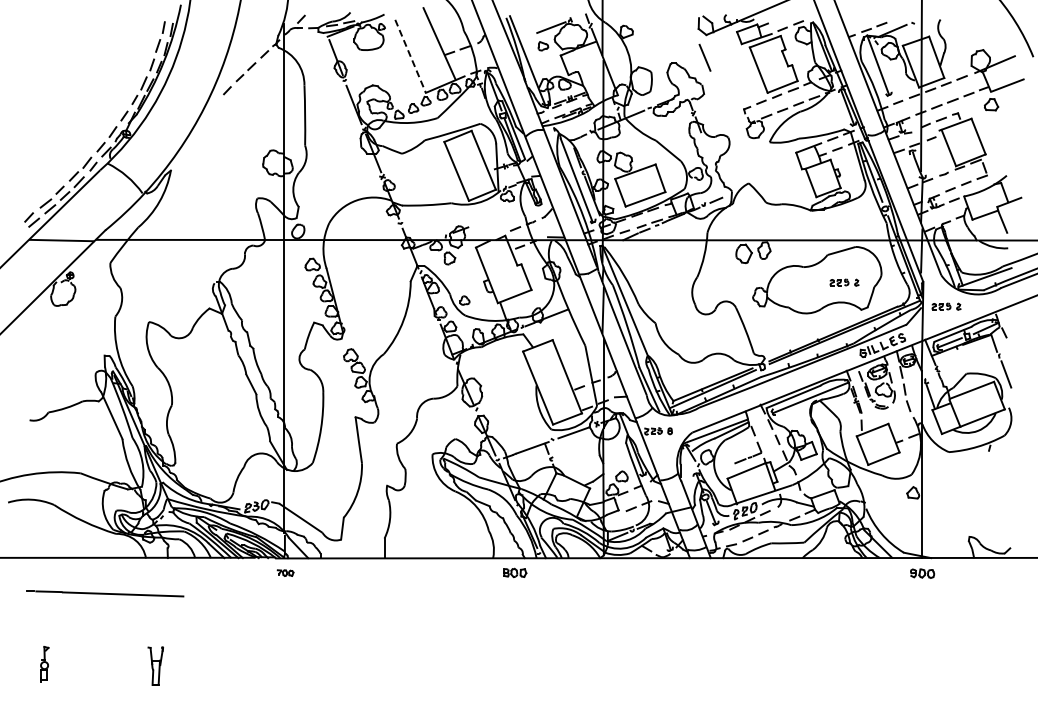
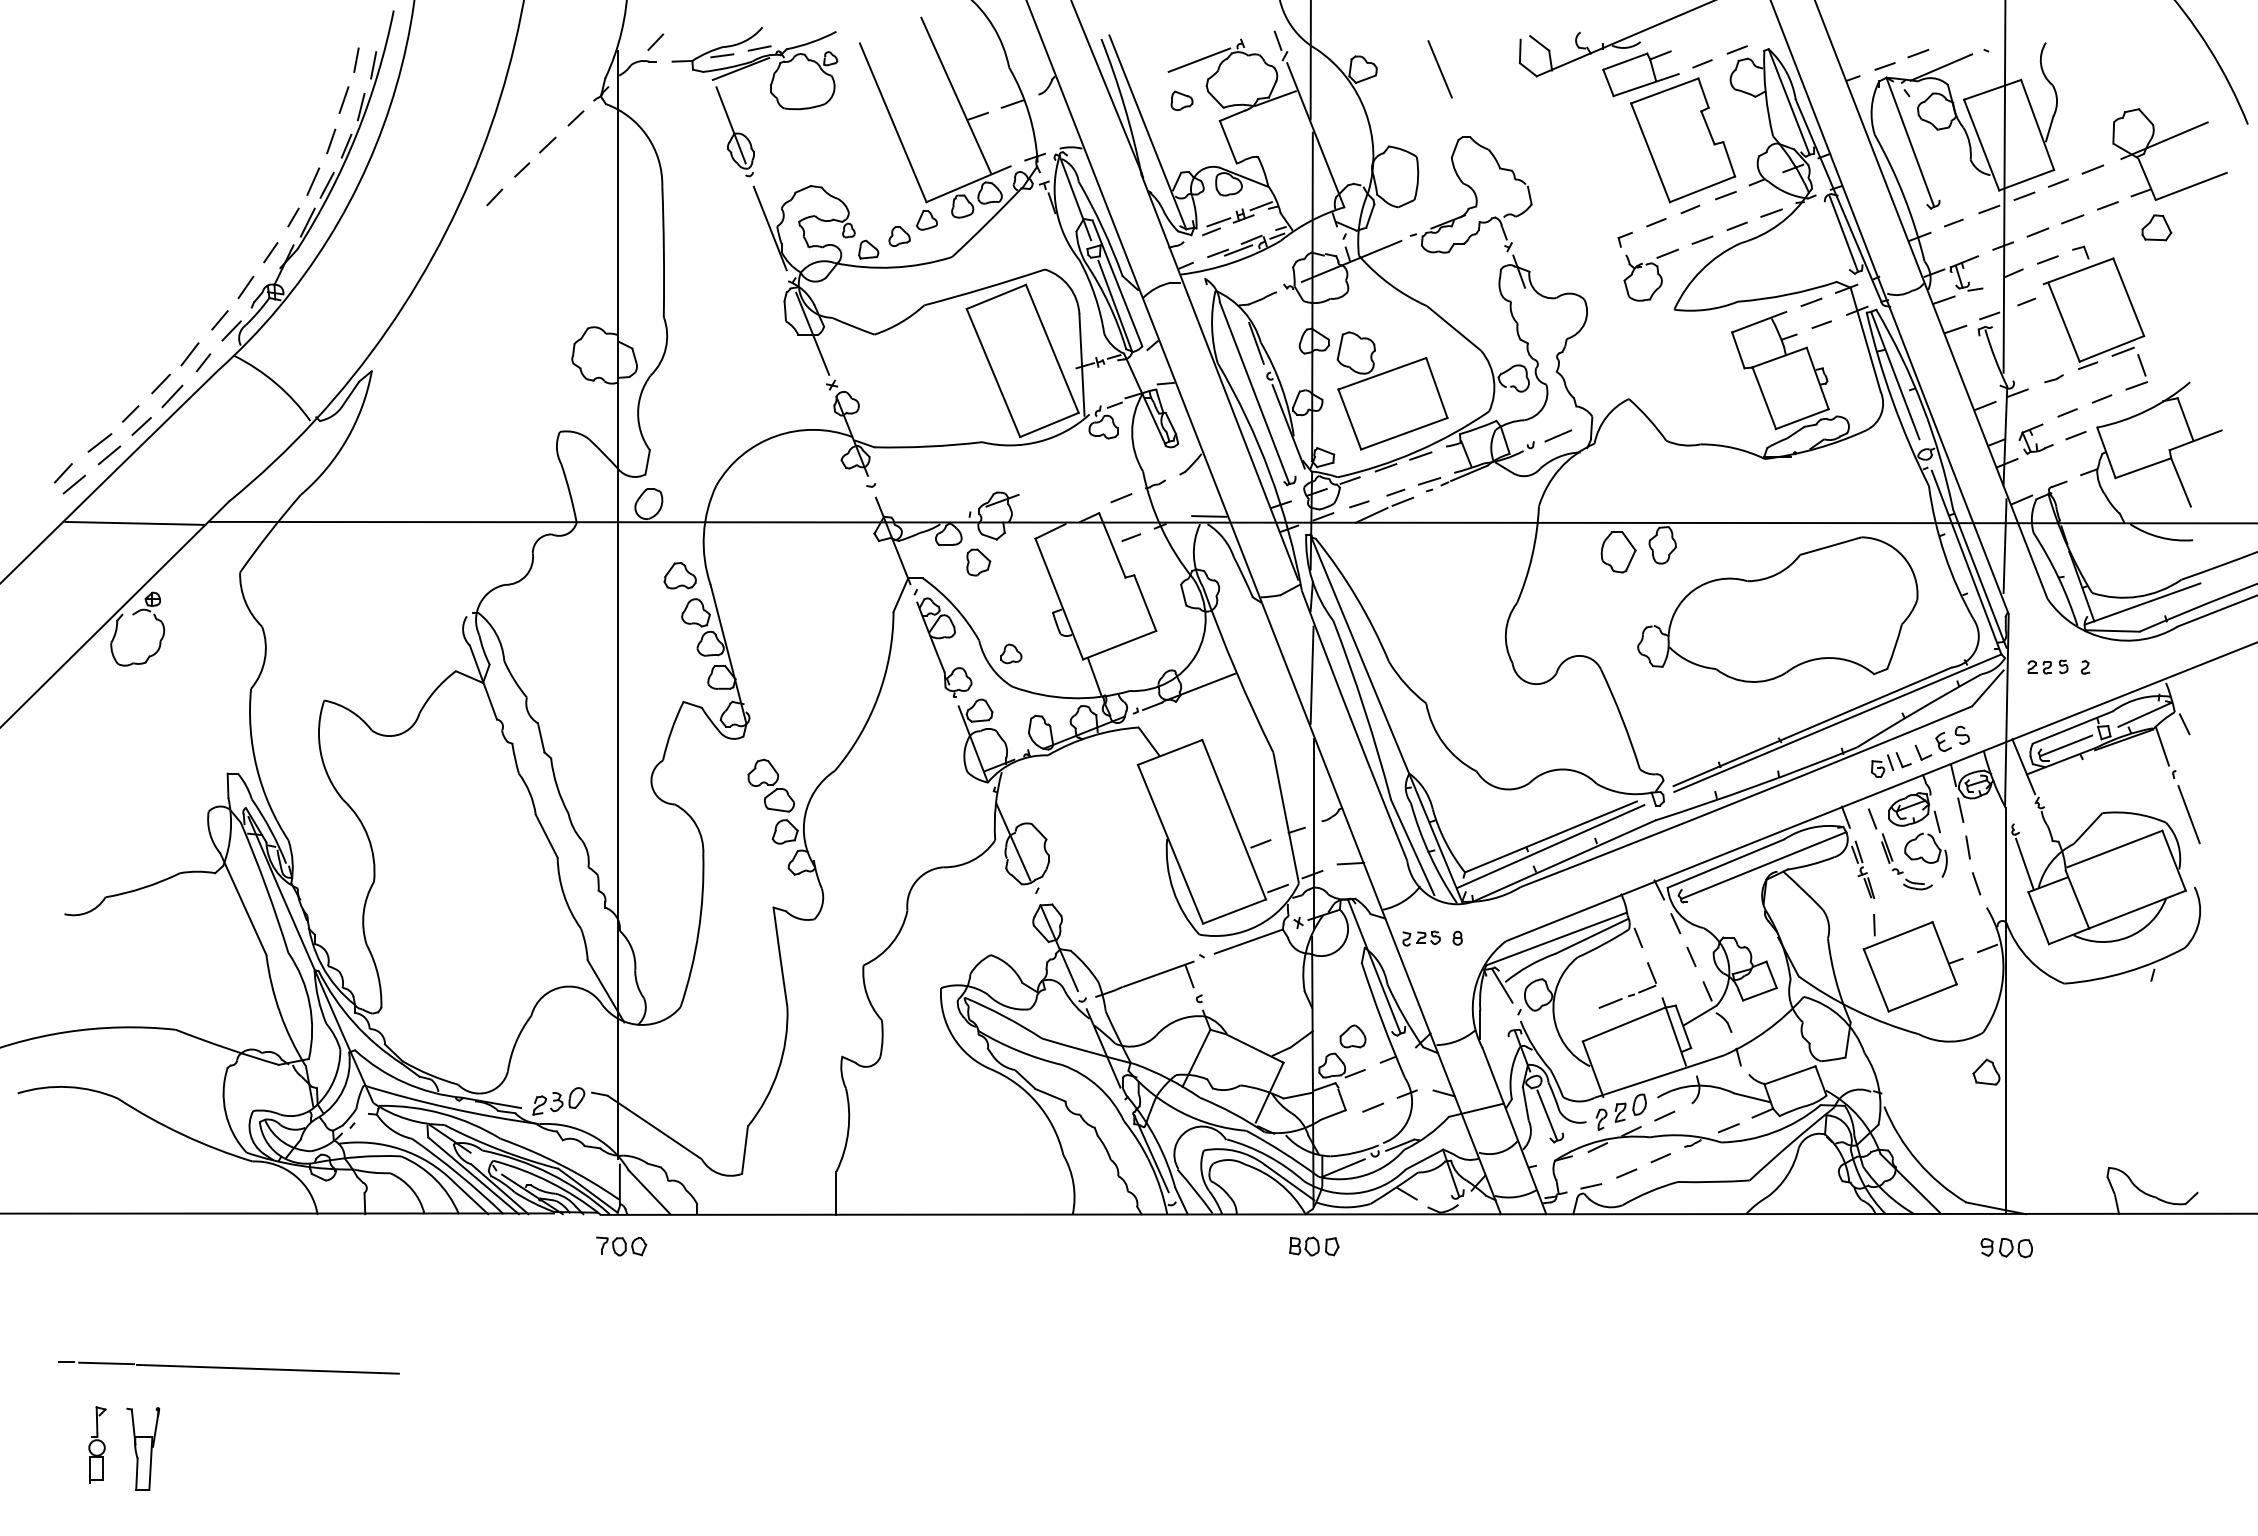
line: (410, 56) -> (892, 123), dashed -> solid
line: (704, 57) -> (1438, 68), moved
part: (844, 282) -> (1837, 614), removed
part: (515, 572) -> (1314, 1245), moved
part: (285, 573) -> (621, 1247), size x1.43
line: (105, 593) -> (229, 1367), moved
part: (155, 665) -> (142, 1447), moved

